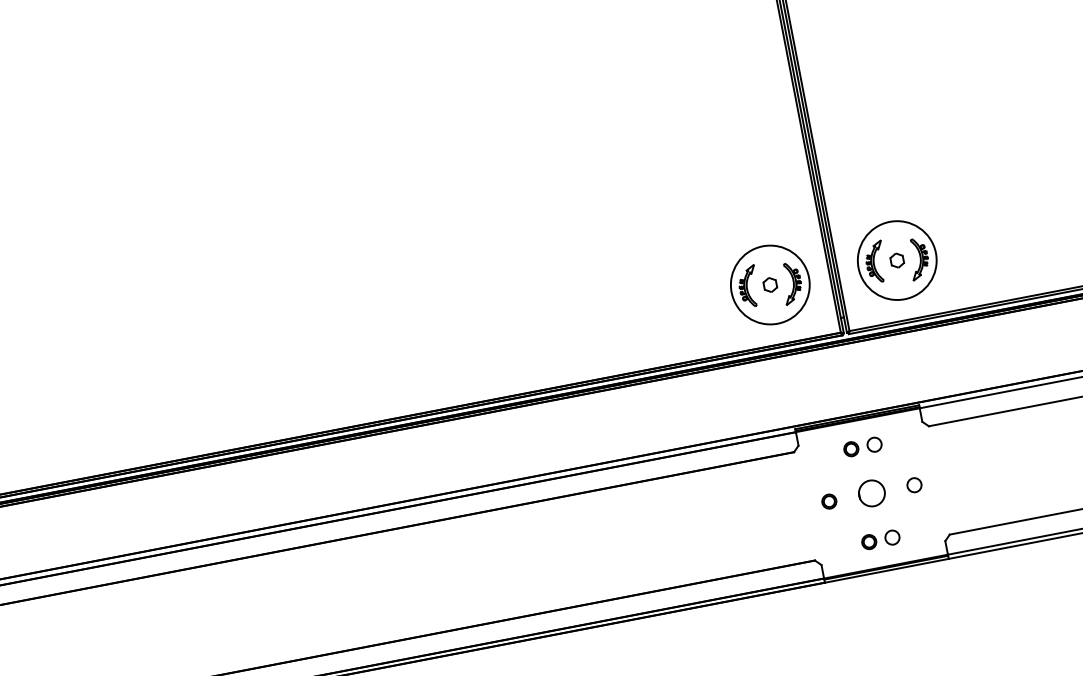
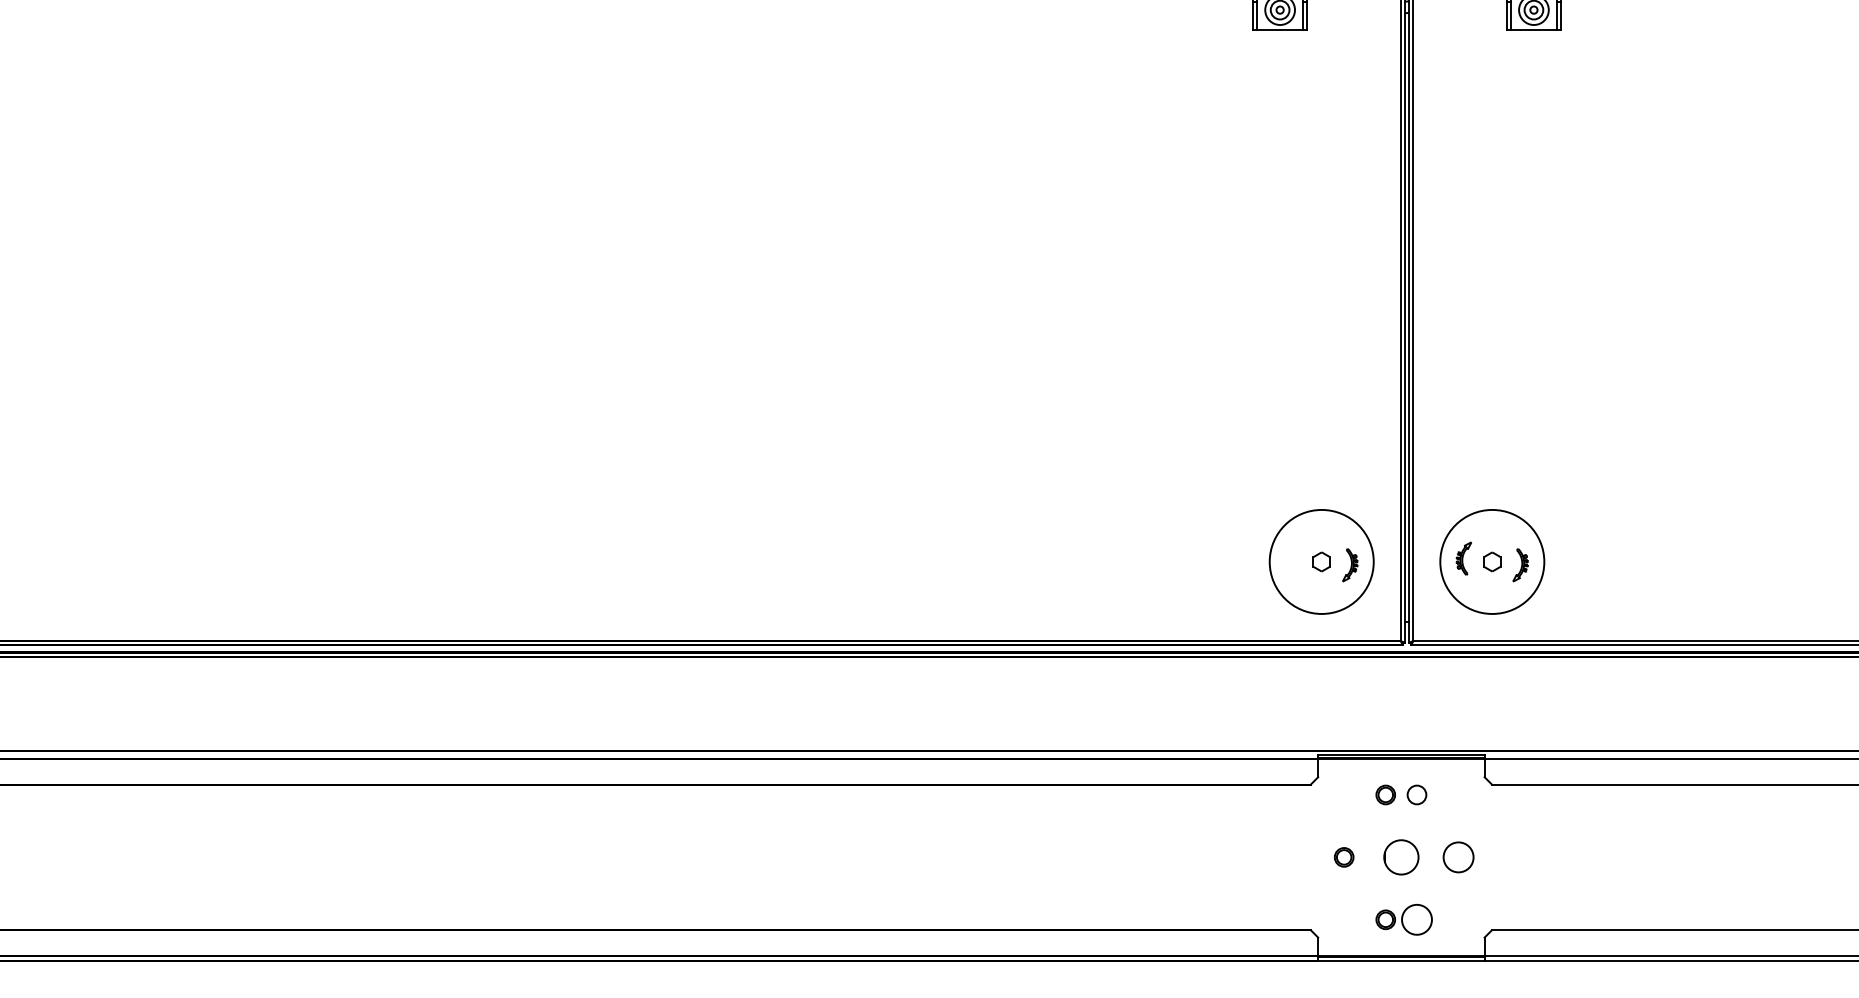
part: (918, 259) -> (1520, 565), size x0.6
part: (875, 262) -> (1463, 558), size x0.6
part: (792, 283) -> (1350, 565), size x0.6
part: (748, 286) -> (1293, 558), removed
circle: (914, 485) -> (1458, 857), size x1.6
circle: (892, 537) -> (1416, 919), size x1.6

